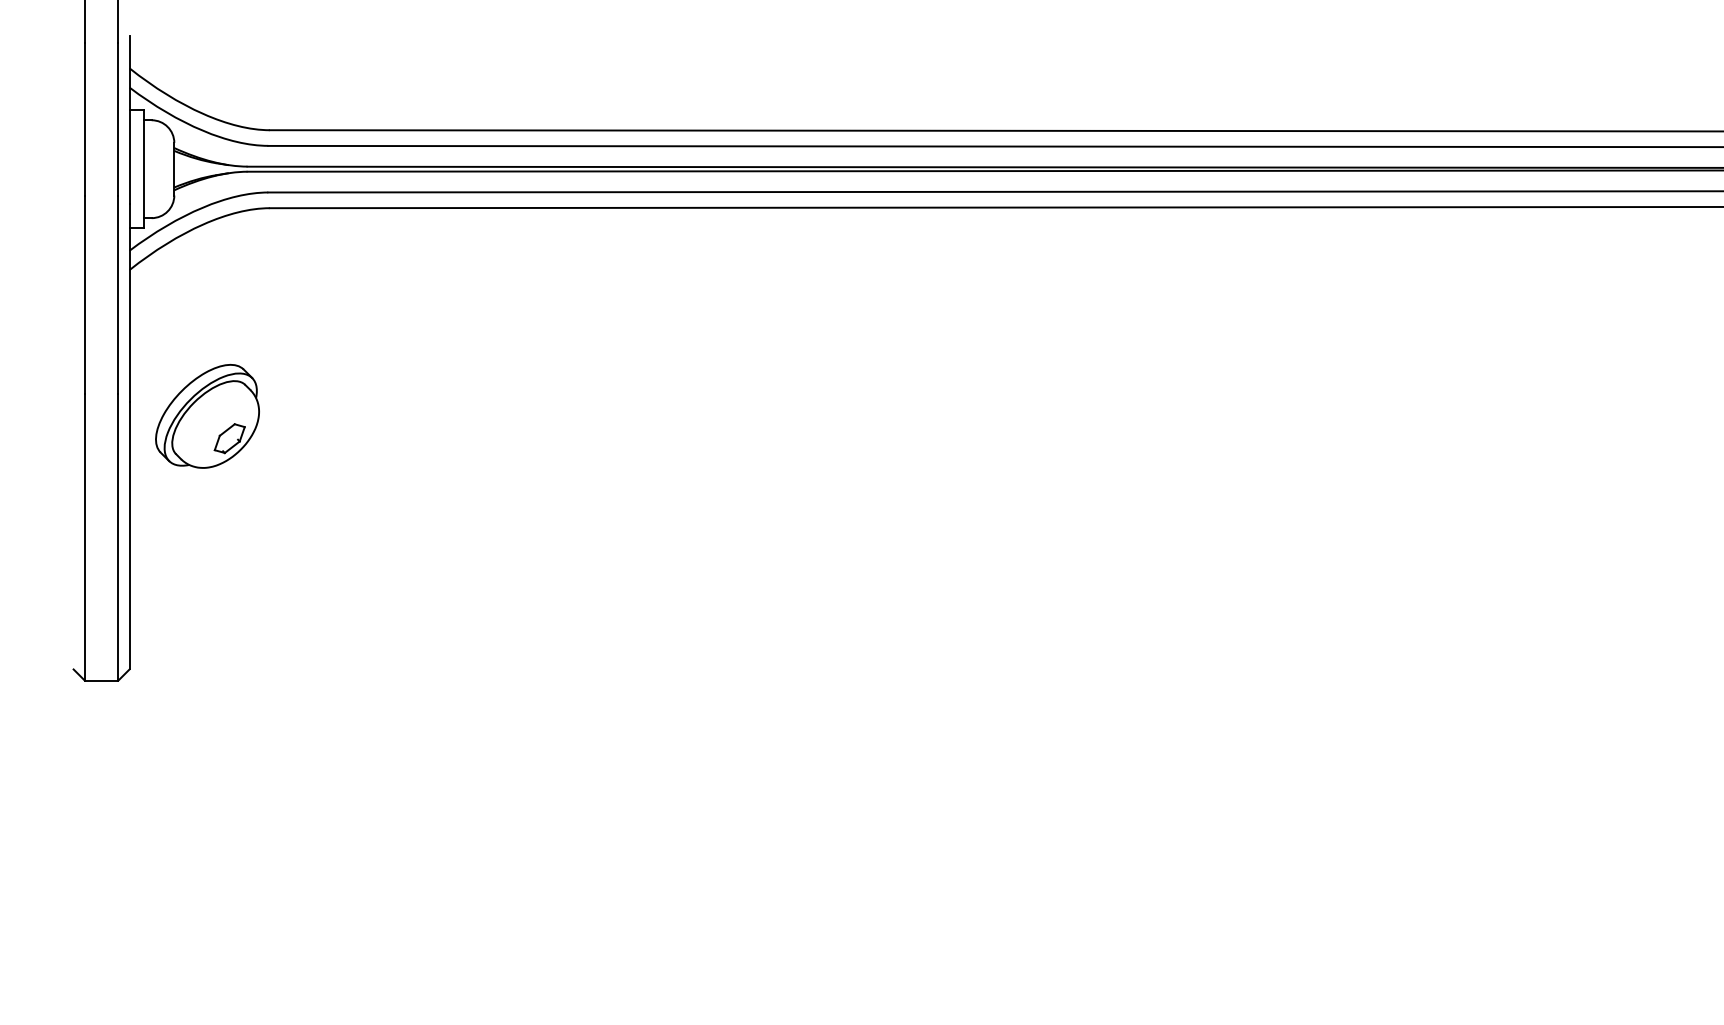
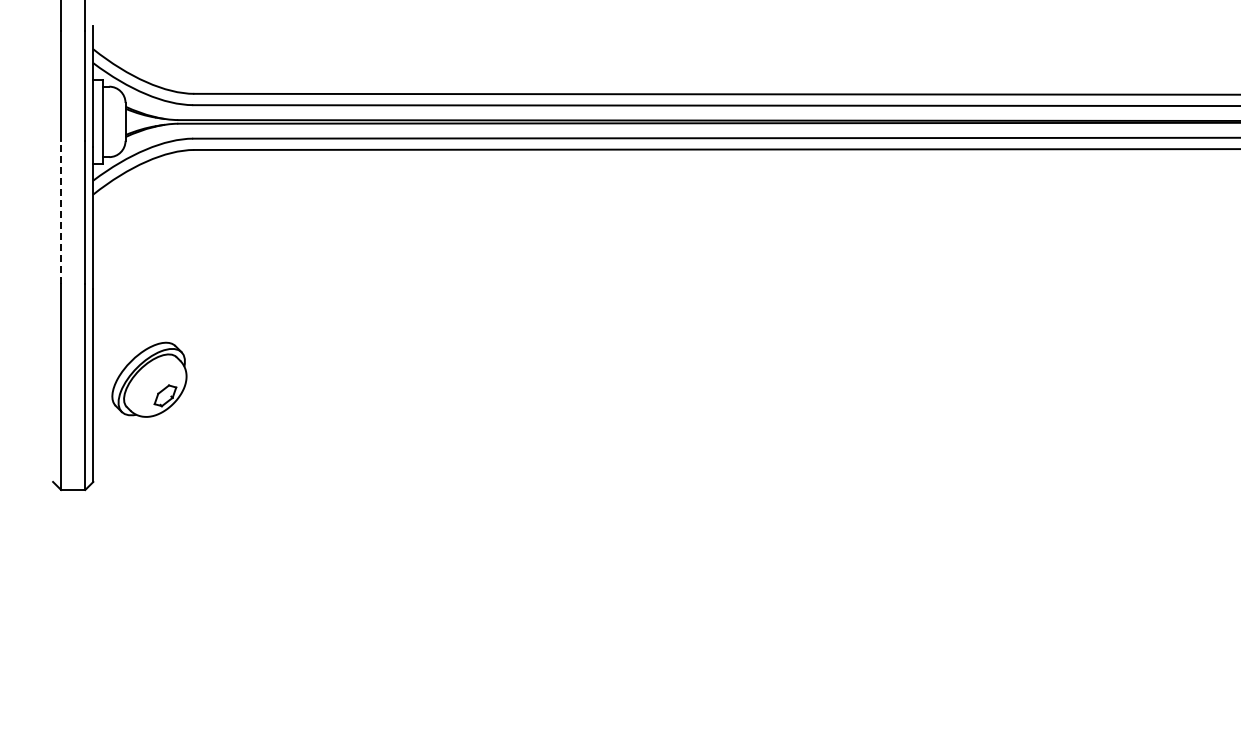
line: (85, 295) -> (61, 212), solid -> dashed
part: (207, 415) -> (149, 379), moved

